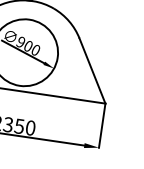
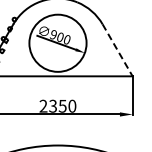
line: (92, 71) -> (117, 50), solid -> dashed

